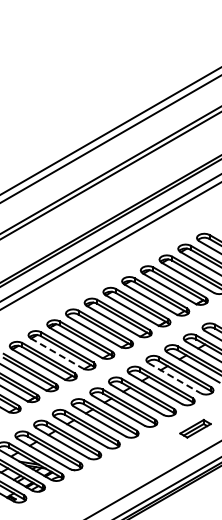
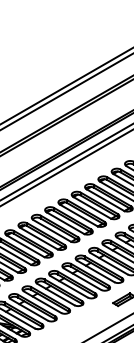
line: (57, 353) -> (25, 246), dashed -> solid
line: (175, 378) -> (109, 263), dashed -> solid

